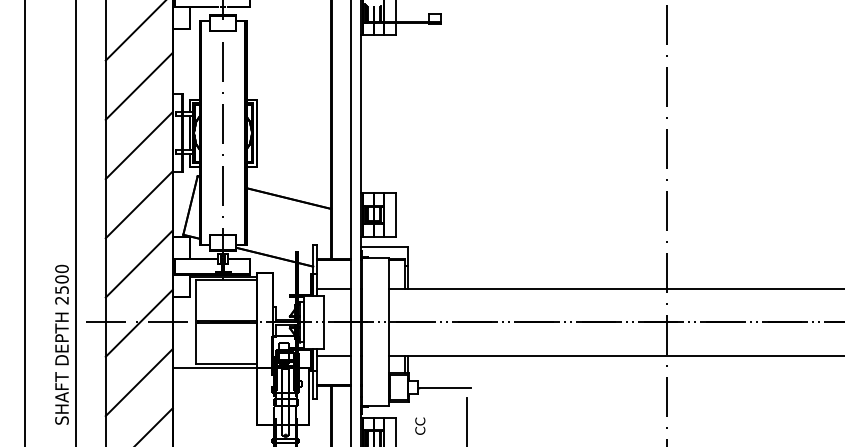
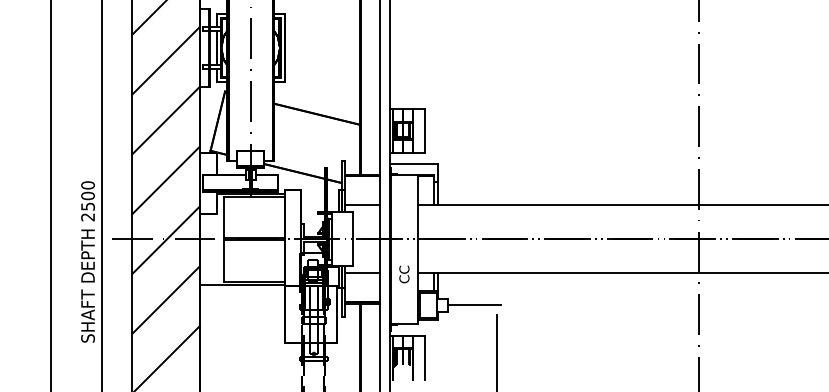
text: (420, 425) -> (404, 273), moved

